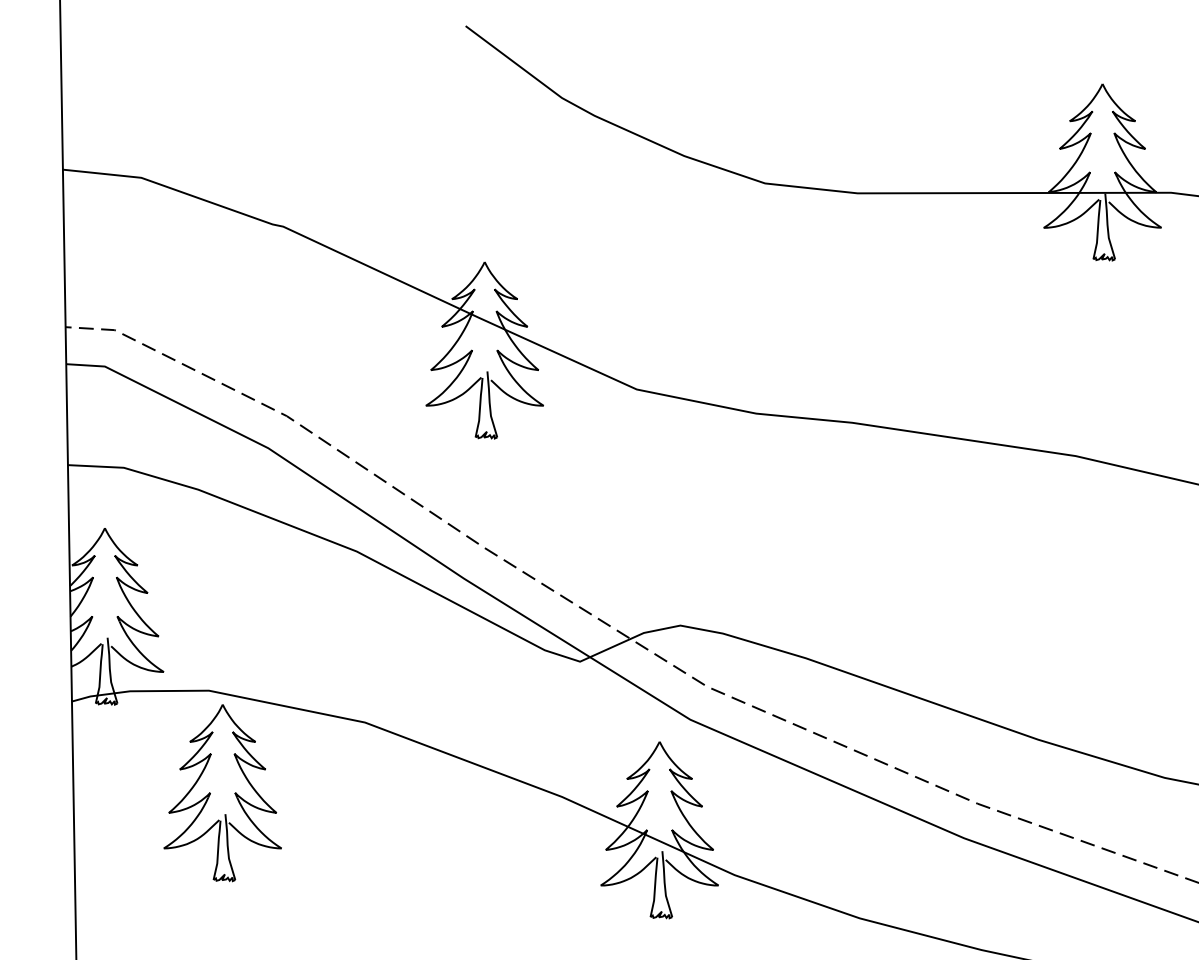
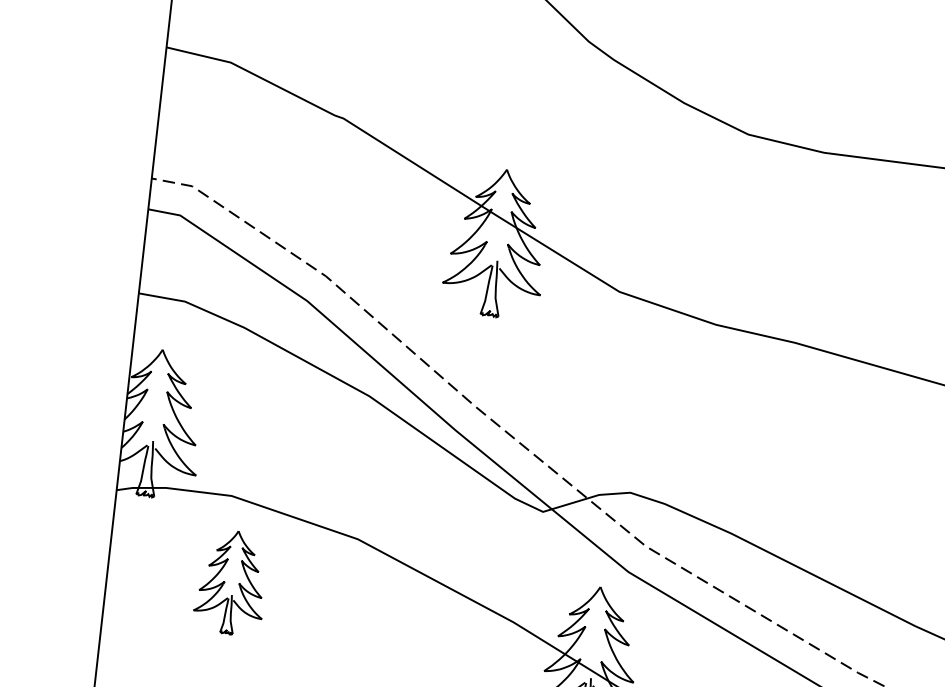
part: (222, 793) -> (231, 582), size x0.7

